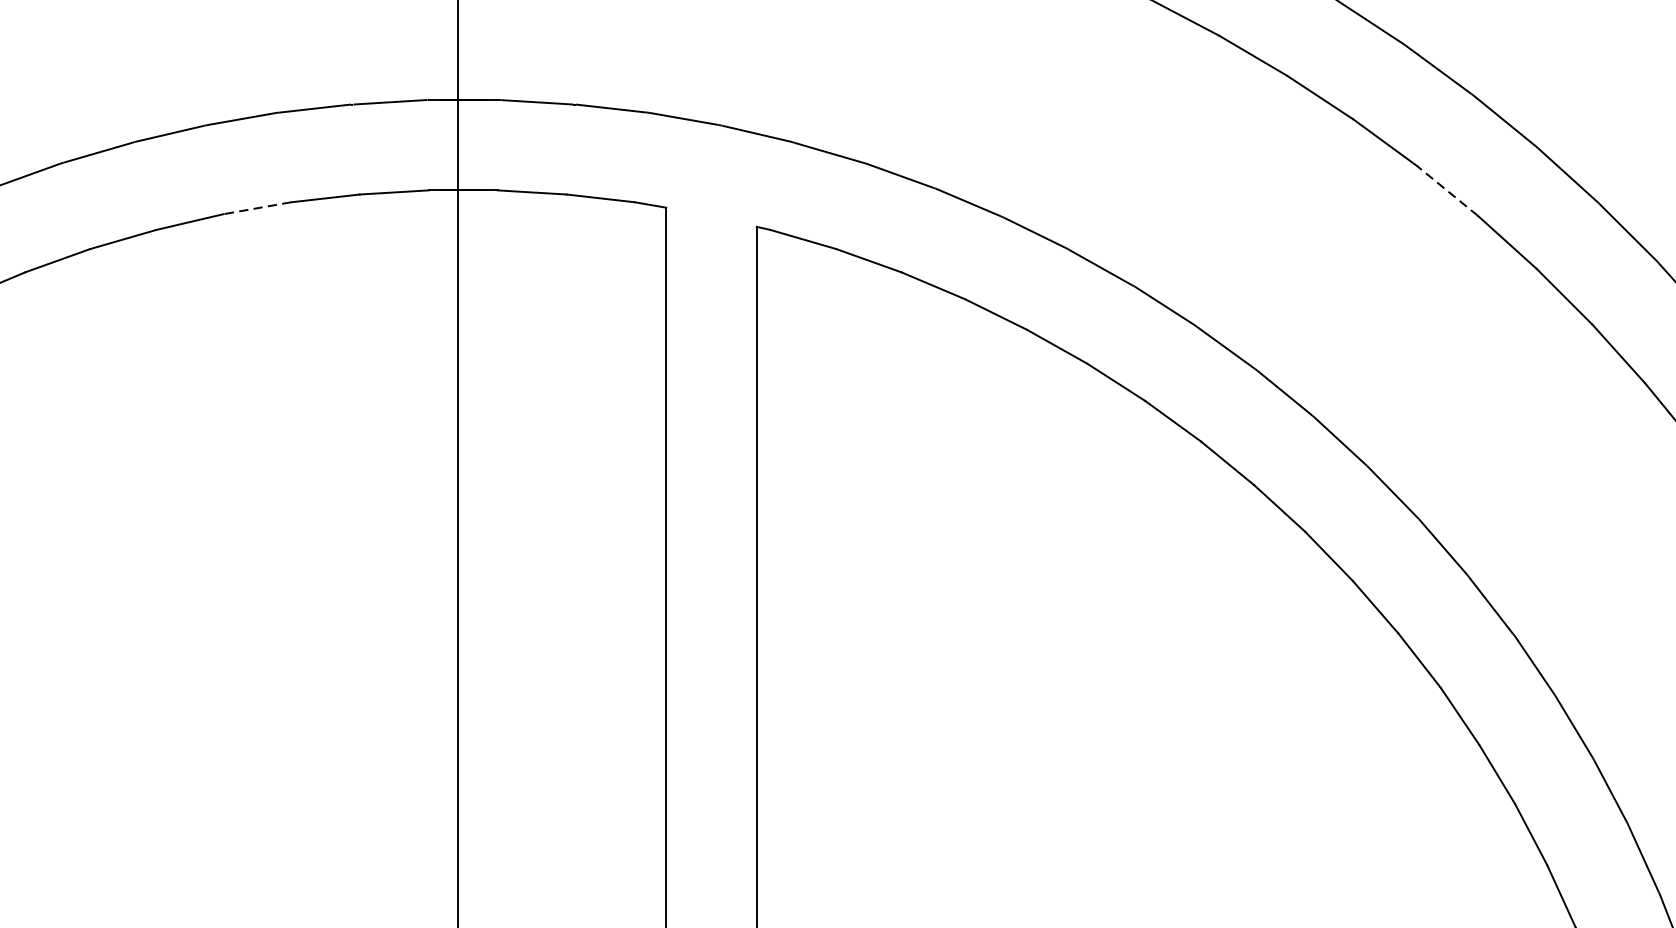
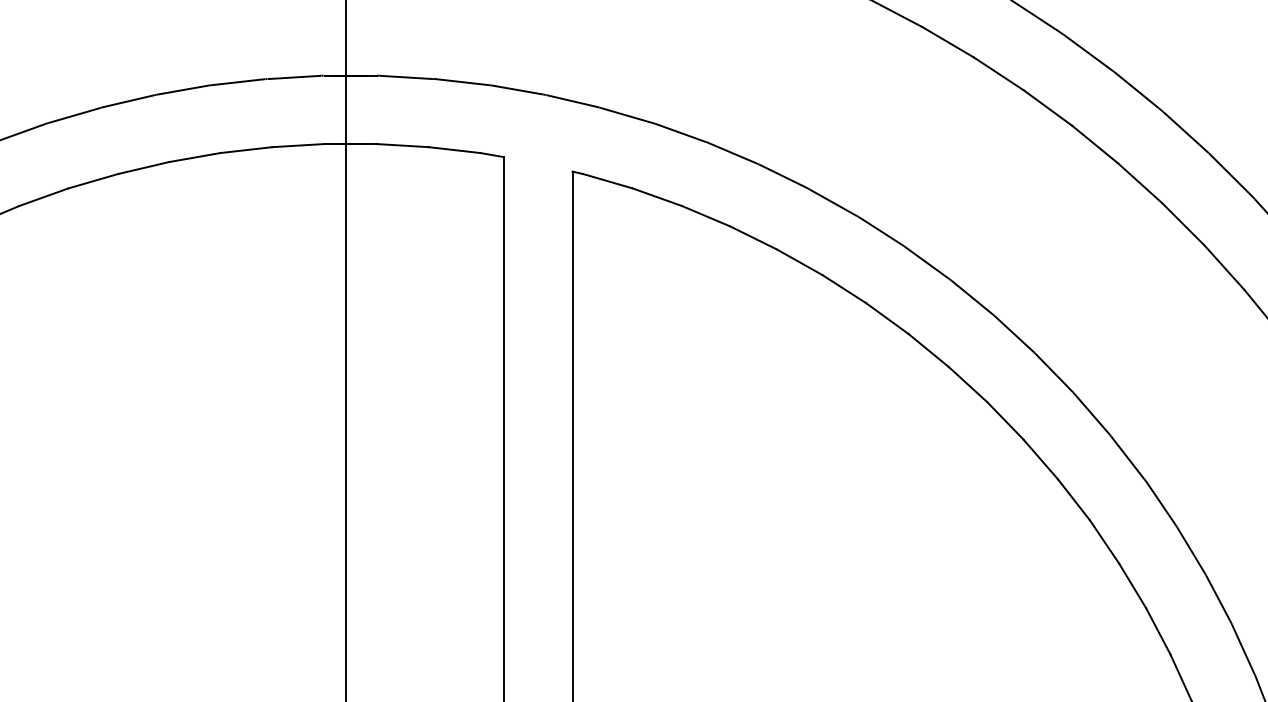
line: (1446, 190) -> (1094, 144), dashed -> solid
line: (256, 208) -> (194, 157), dashed -> solid

